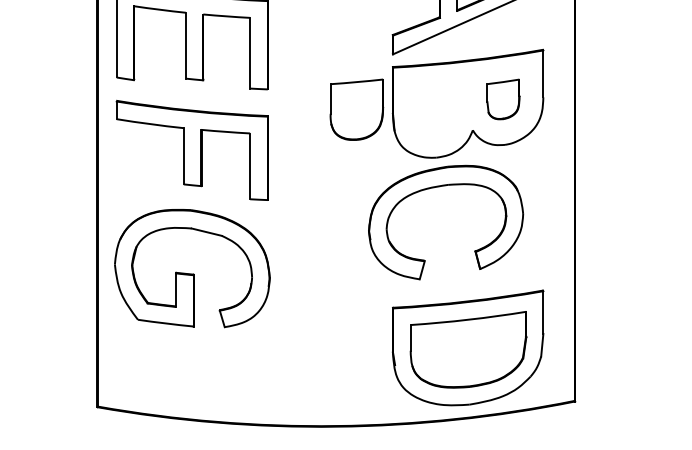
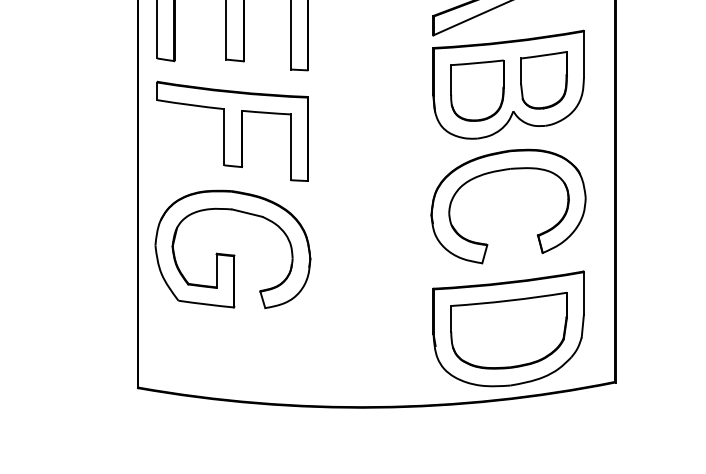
part: (502, 99) -> (543, 80), size x1.43
part: (356, 109) -> (477, 90), moved
part: (439, 187) -> (502, 171), moved

